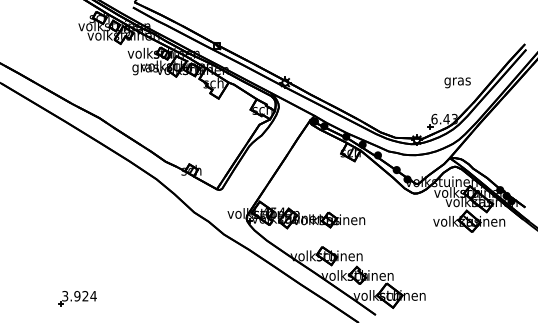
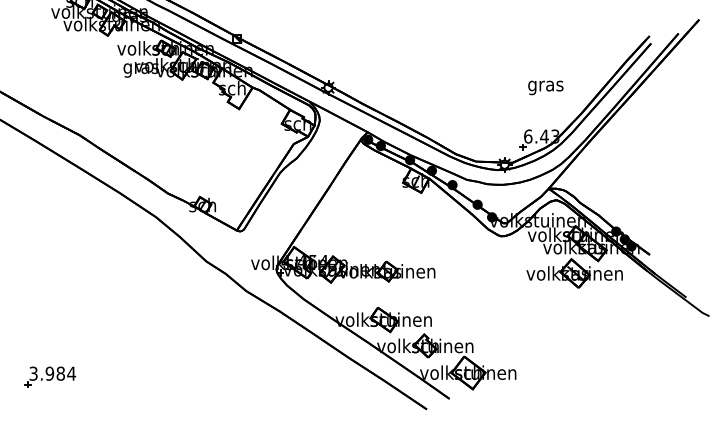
text: (457, 82) -> (545, 87), moved
text: (85, 296) -> (60, 374), 3.924 -> 3.984

